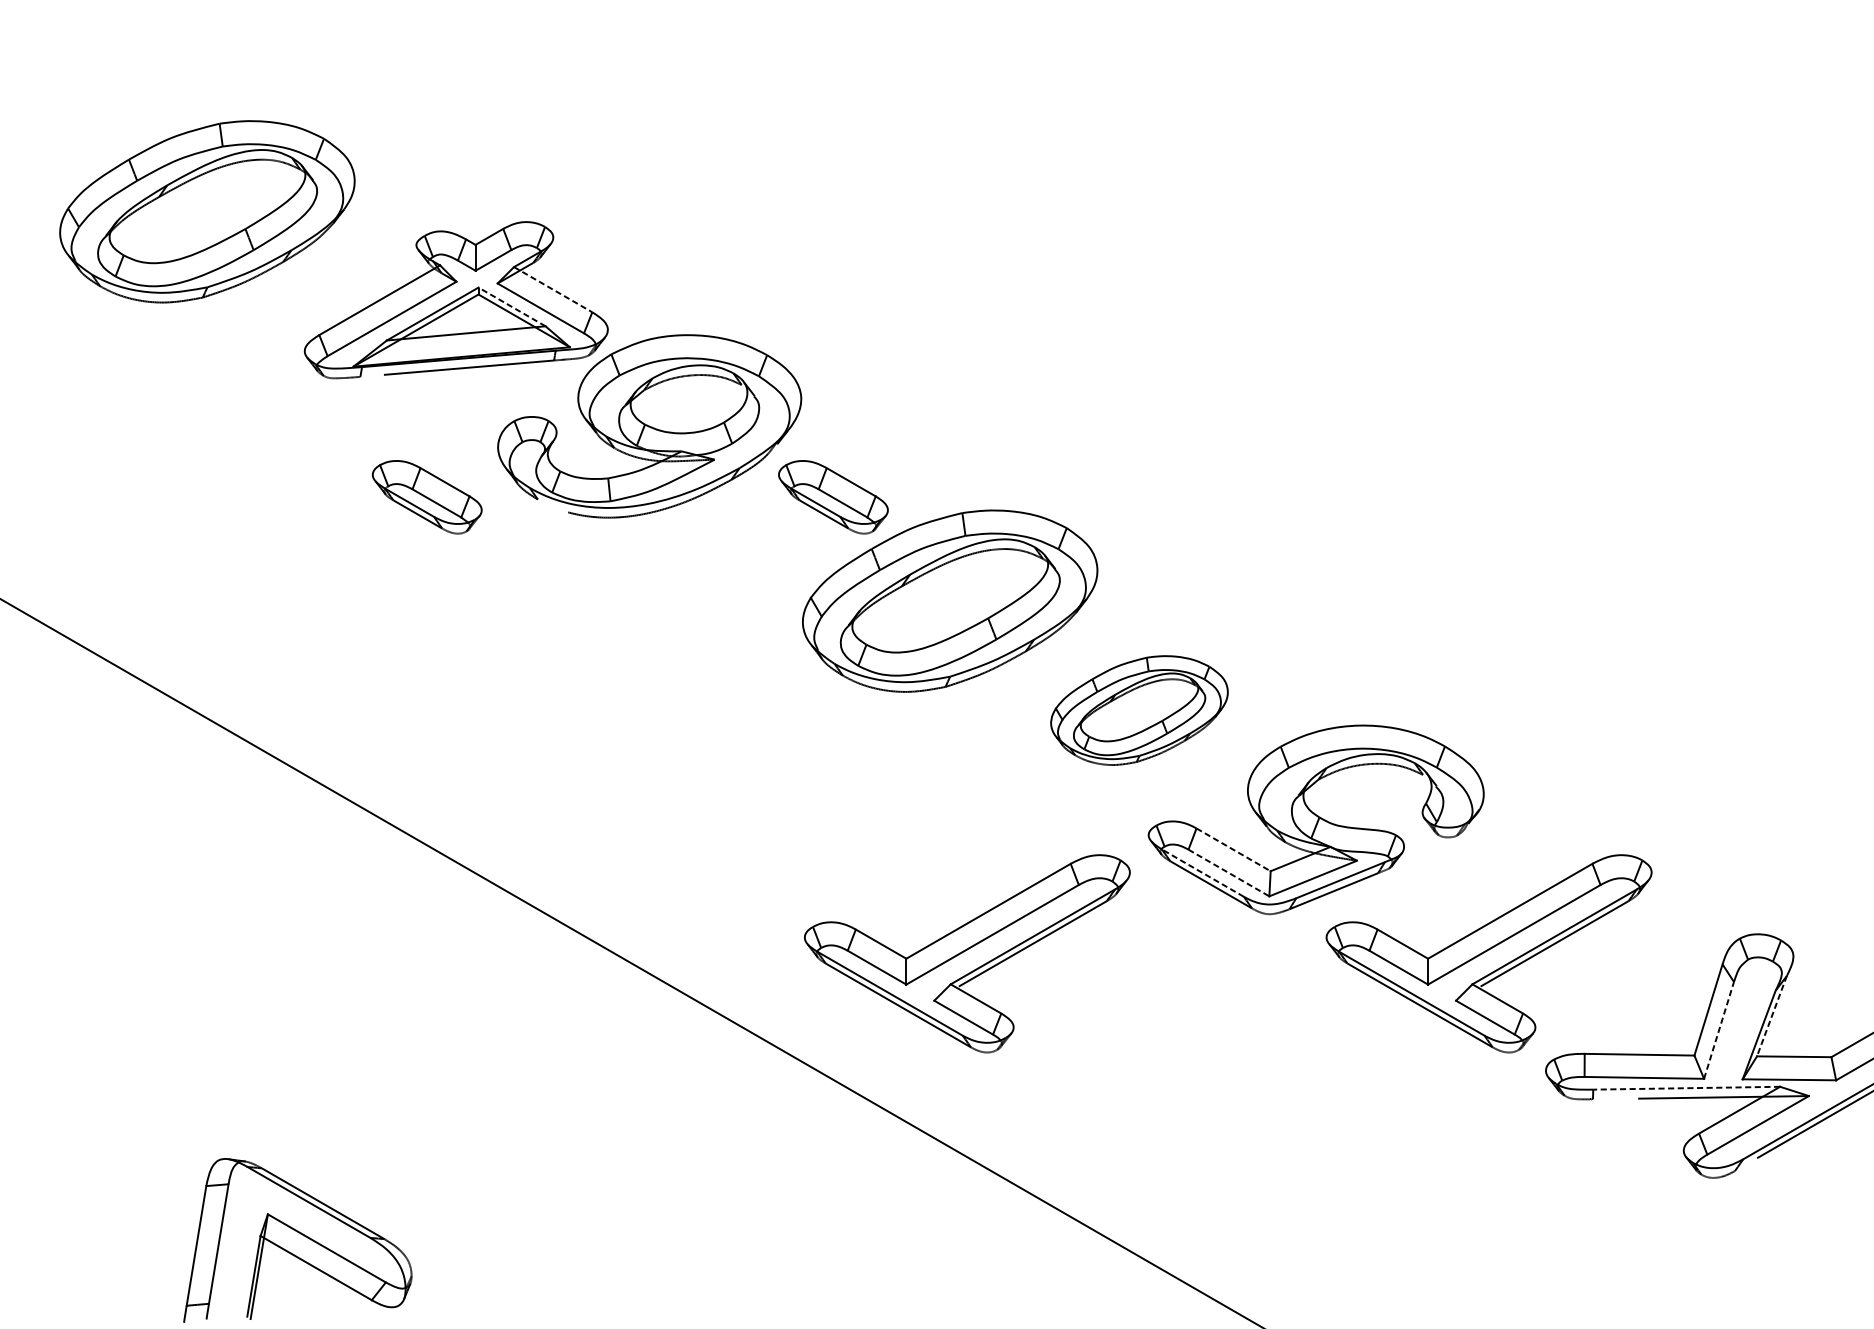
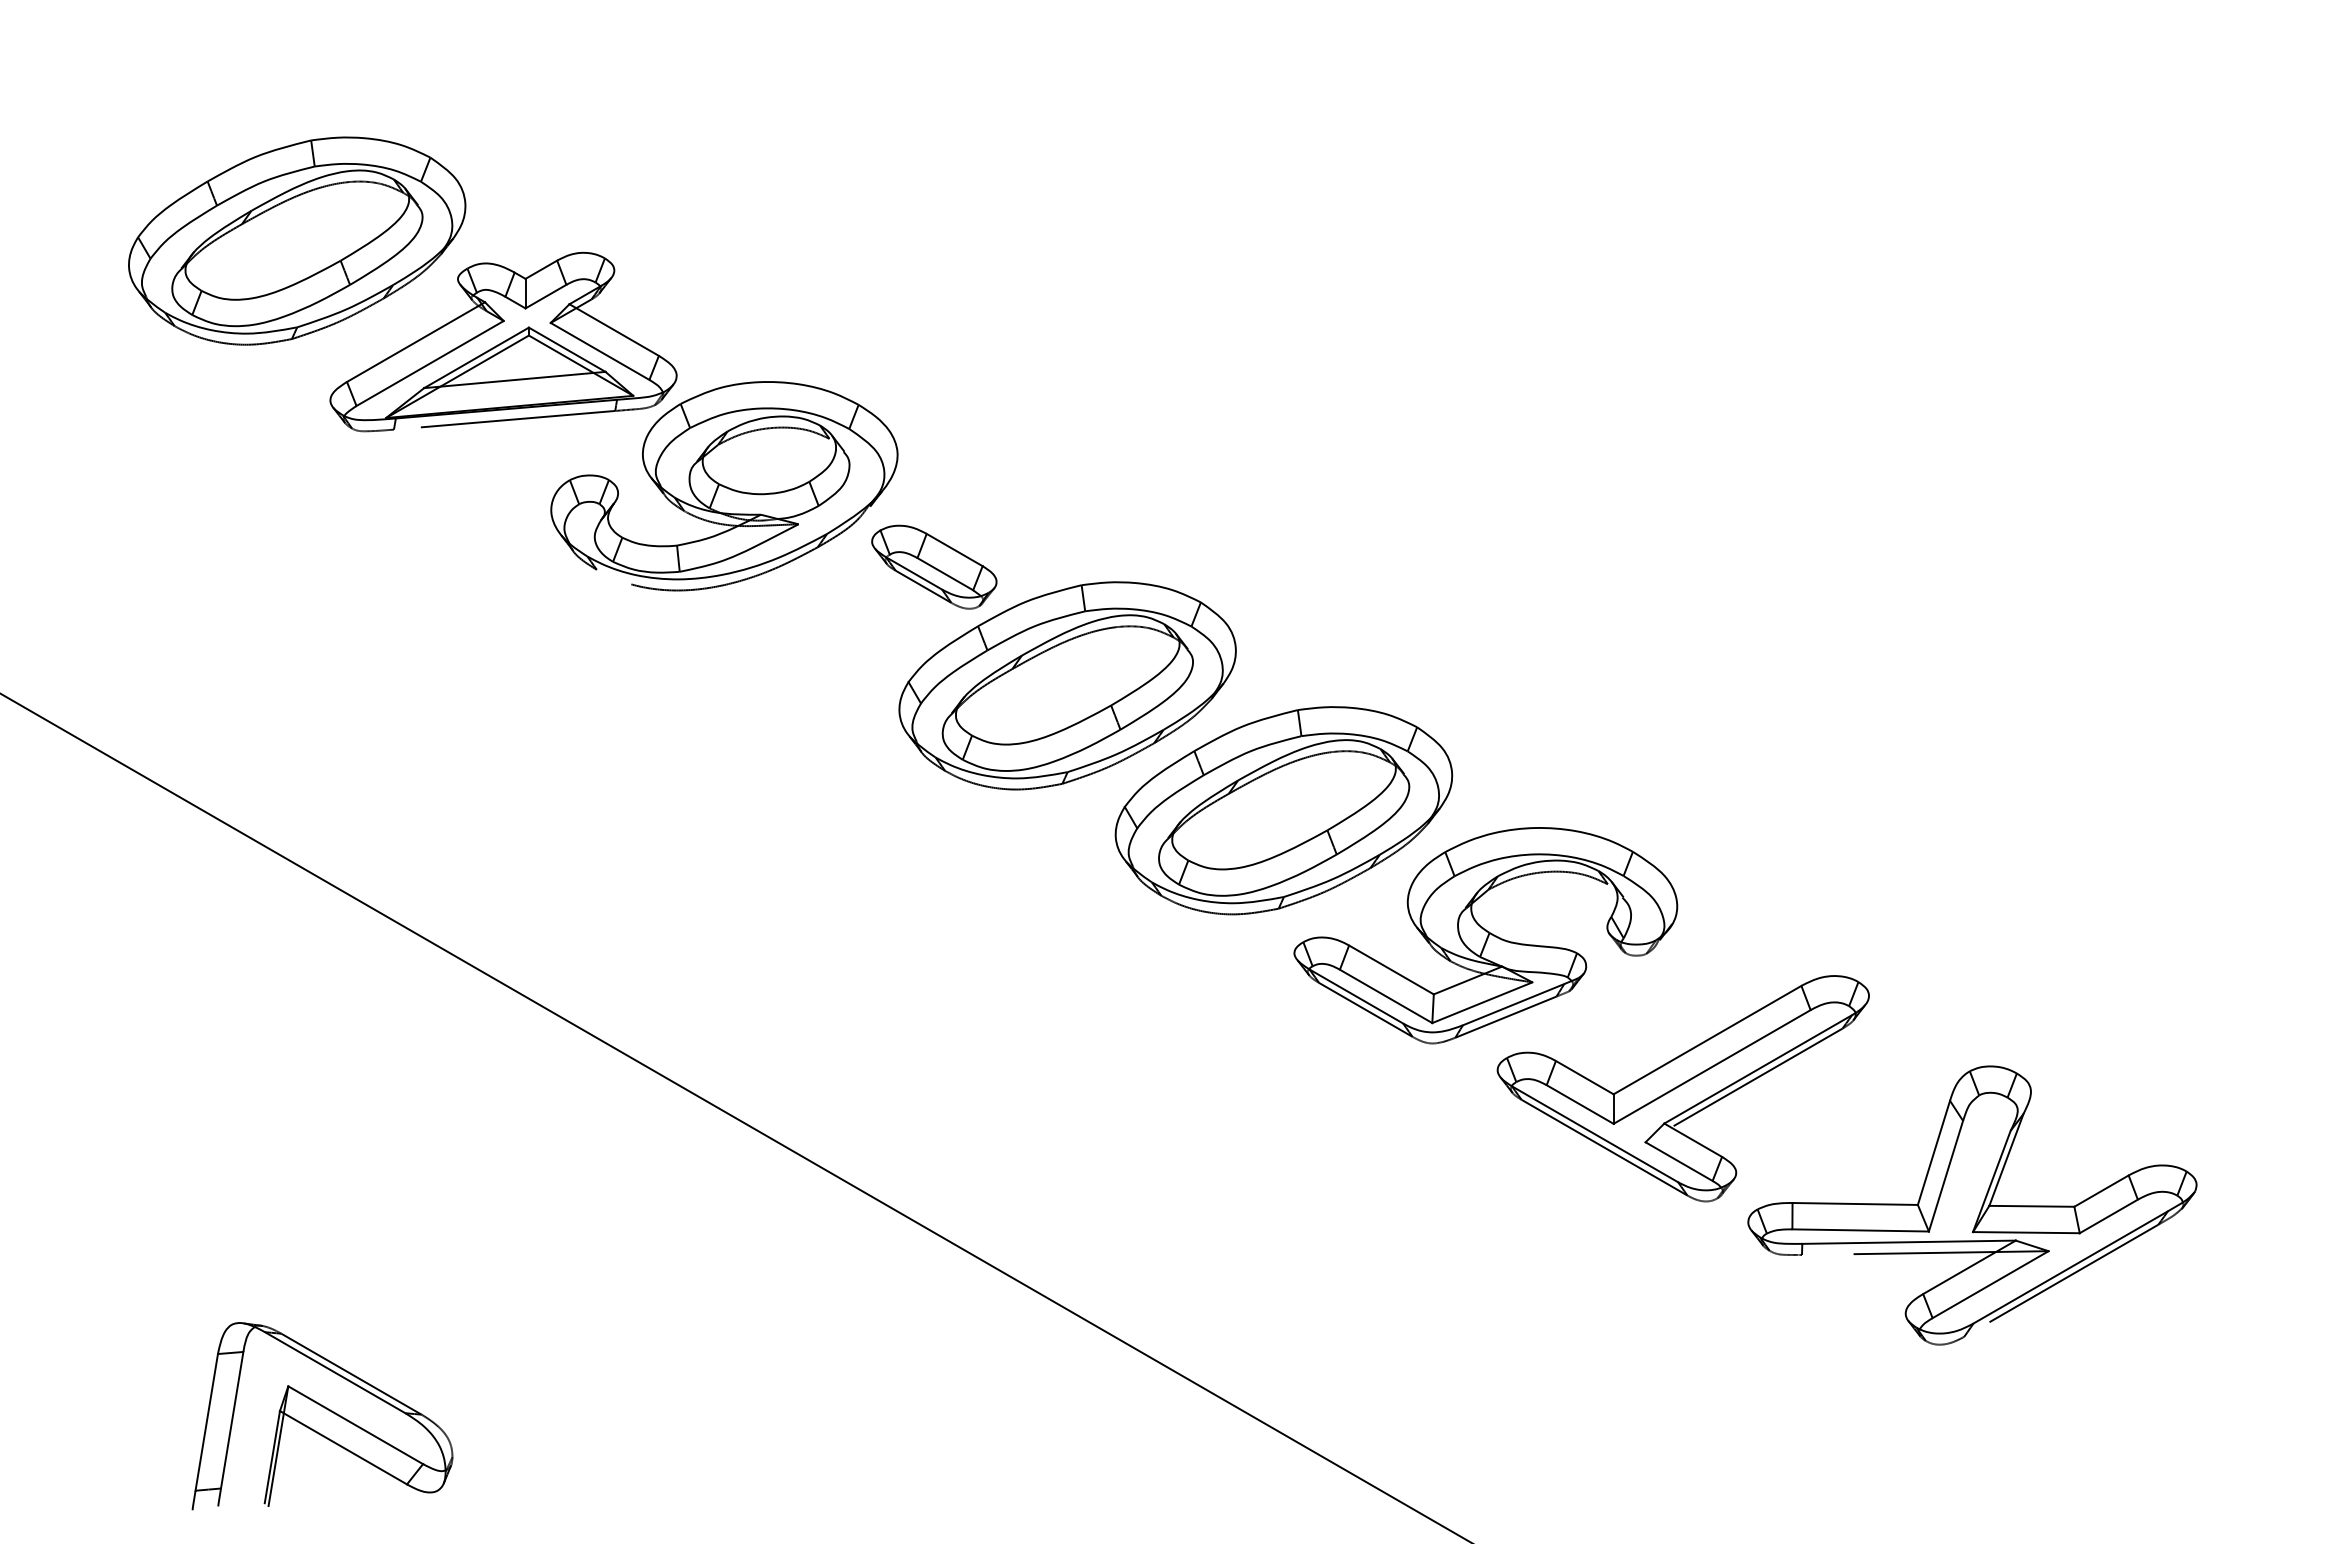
part: (207, 211) -> (297, 240), moved
line: (553, 290) -> (614, 330), dashed -> solid
line: (511, 306) -> (566, 349), dashed -> solid
part: (427, 496) -> (470, 566), removed
part: (1139, 710) -> (1283, 810), size x1.67
line: (1233, 849) -> (1391, 969), dashed -> solid
line: (1202, 873) -> (1356, 996), dashed -> solid
line: (1229, 873) -> (1386, 996), dashed -> solid
part: (966, 953) -> (1086, 1088), removed
line: (1772, 1016) -> (2006, 1160), dashed -> solid
line: (1718, 1030) -> (1945, 1176), dashed -> solid
line: (1687, 1088) -> (1909, 1242), dashed -> solid

